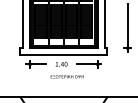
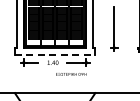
line: (64, 55) -> (55, 54), solid -> dashed
text: (67, 76) -> (71, 74), moved

